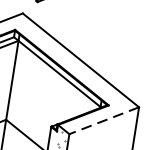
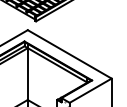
line: (103, 120) -> (90, 90), dashed -> solid

